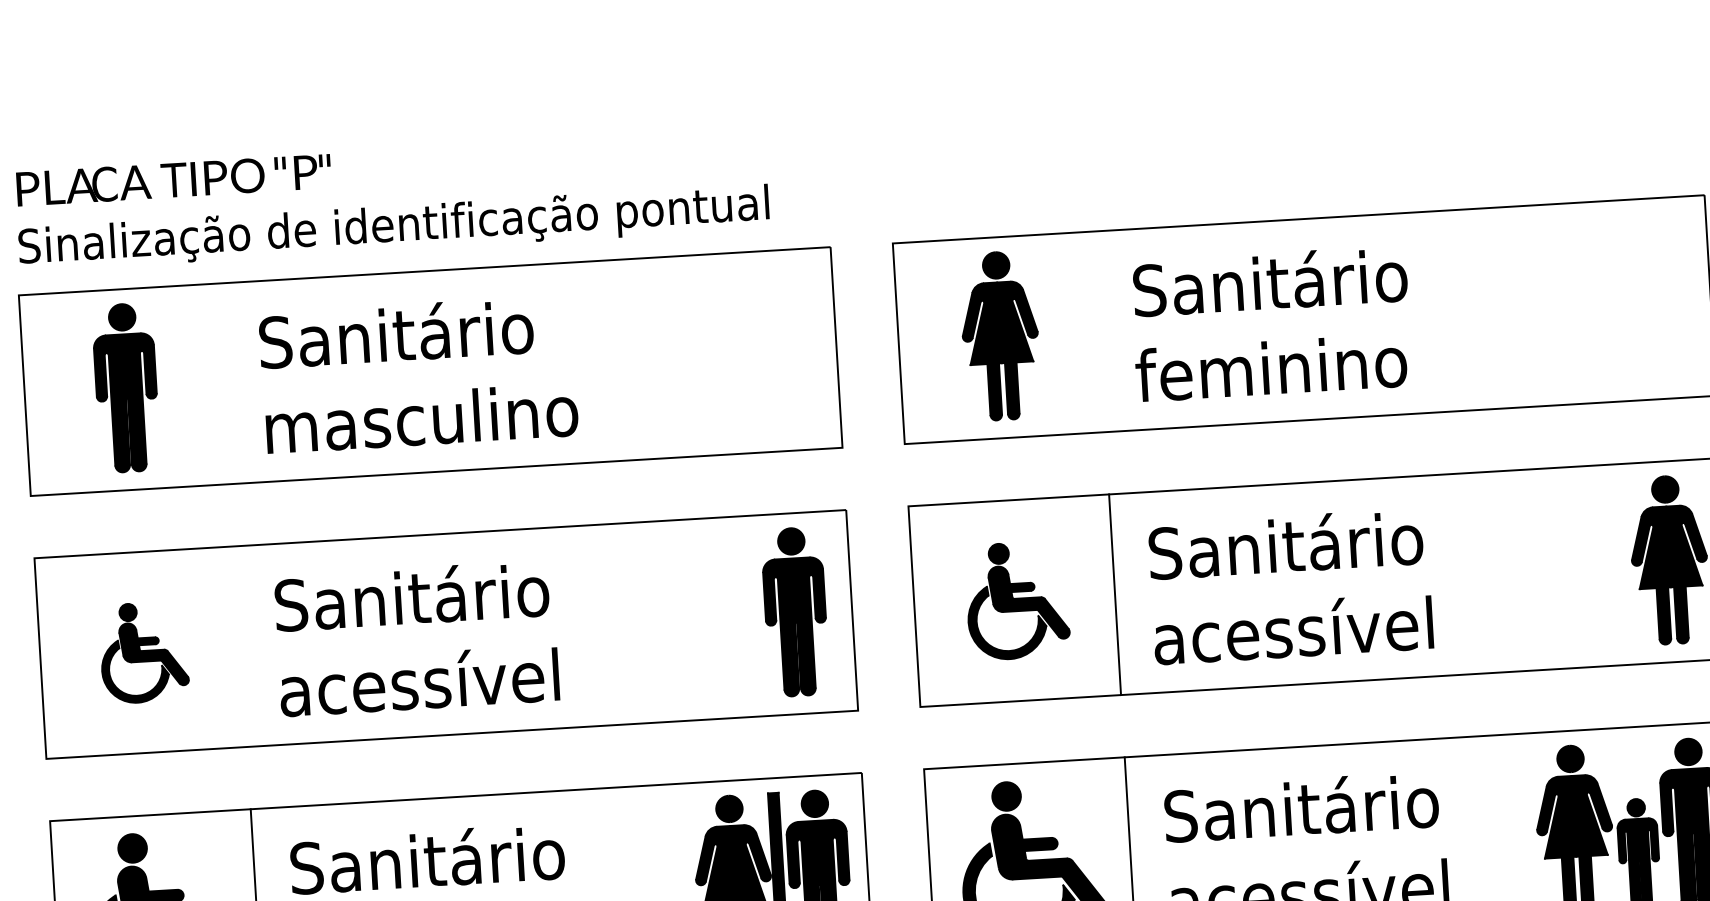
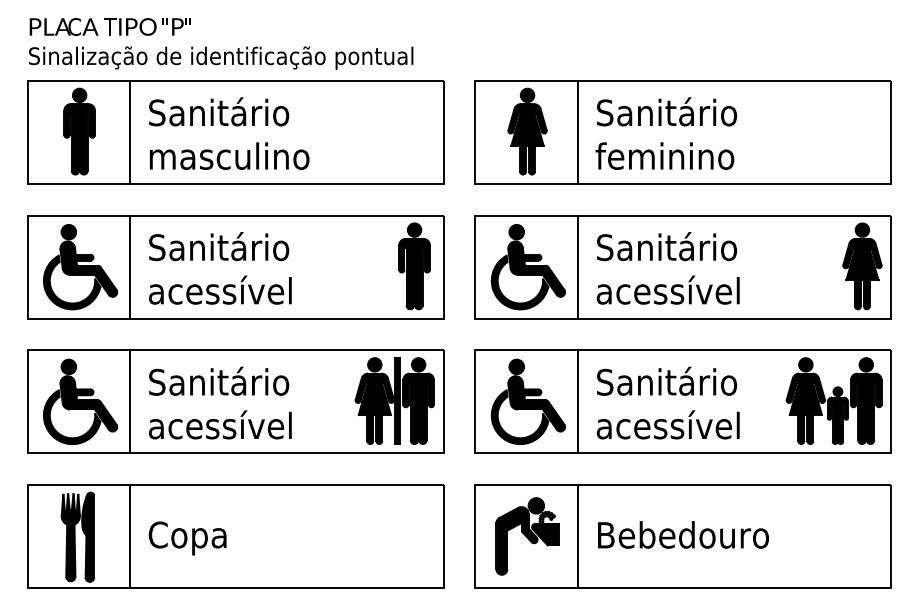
line: (1099, 331) -> (578, 132), added
line: (225, 383) -> (130, 132), added
part: (1016, 601) -> (527, 267), size x1.43
line: (241, 645) -> (130, 266), added
part: (143, 653) -> (80, 267), size x1.67

